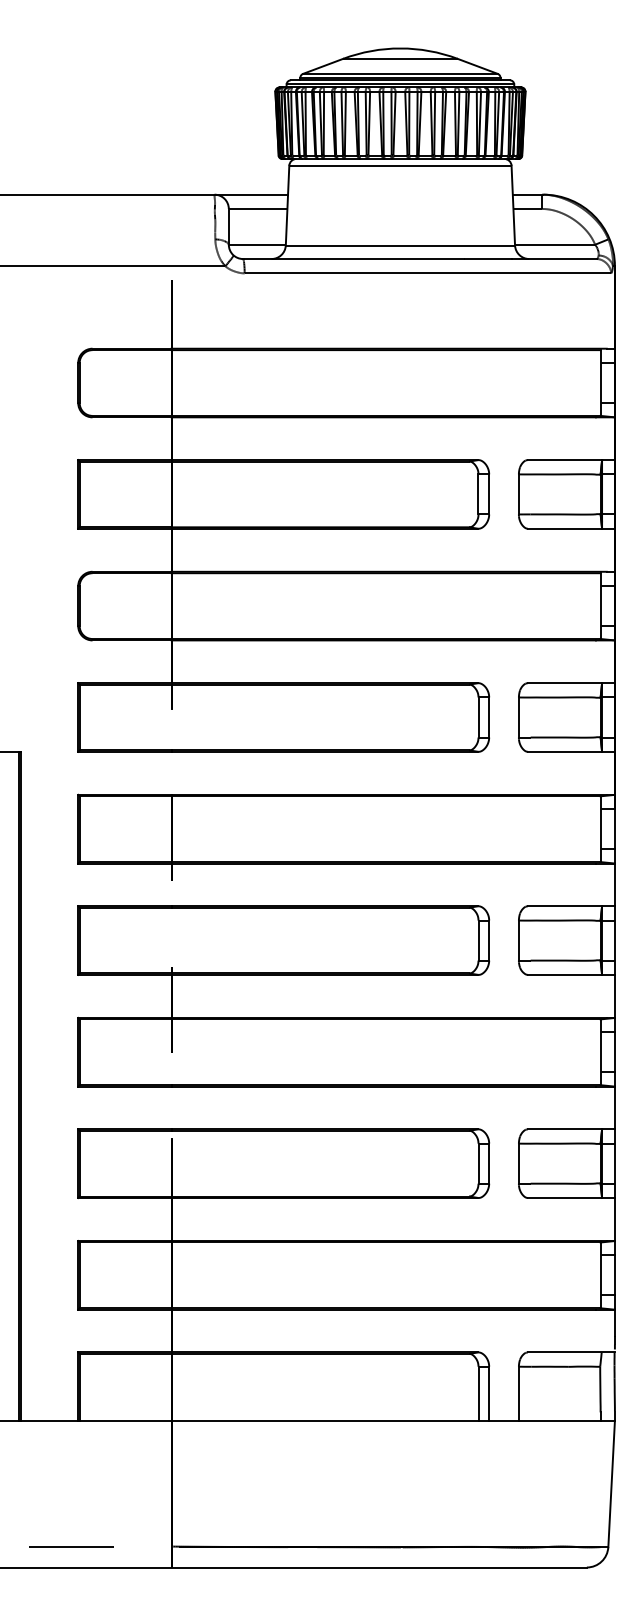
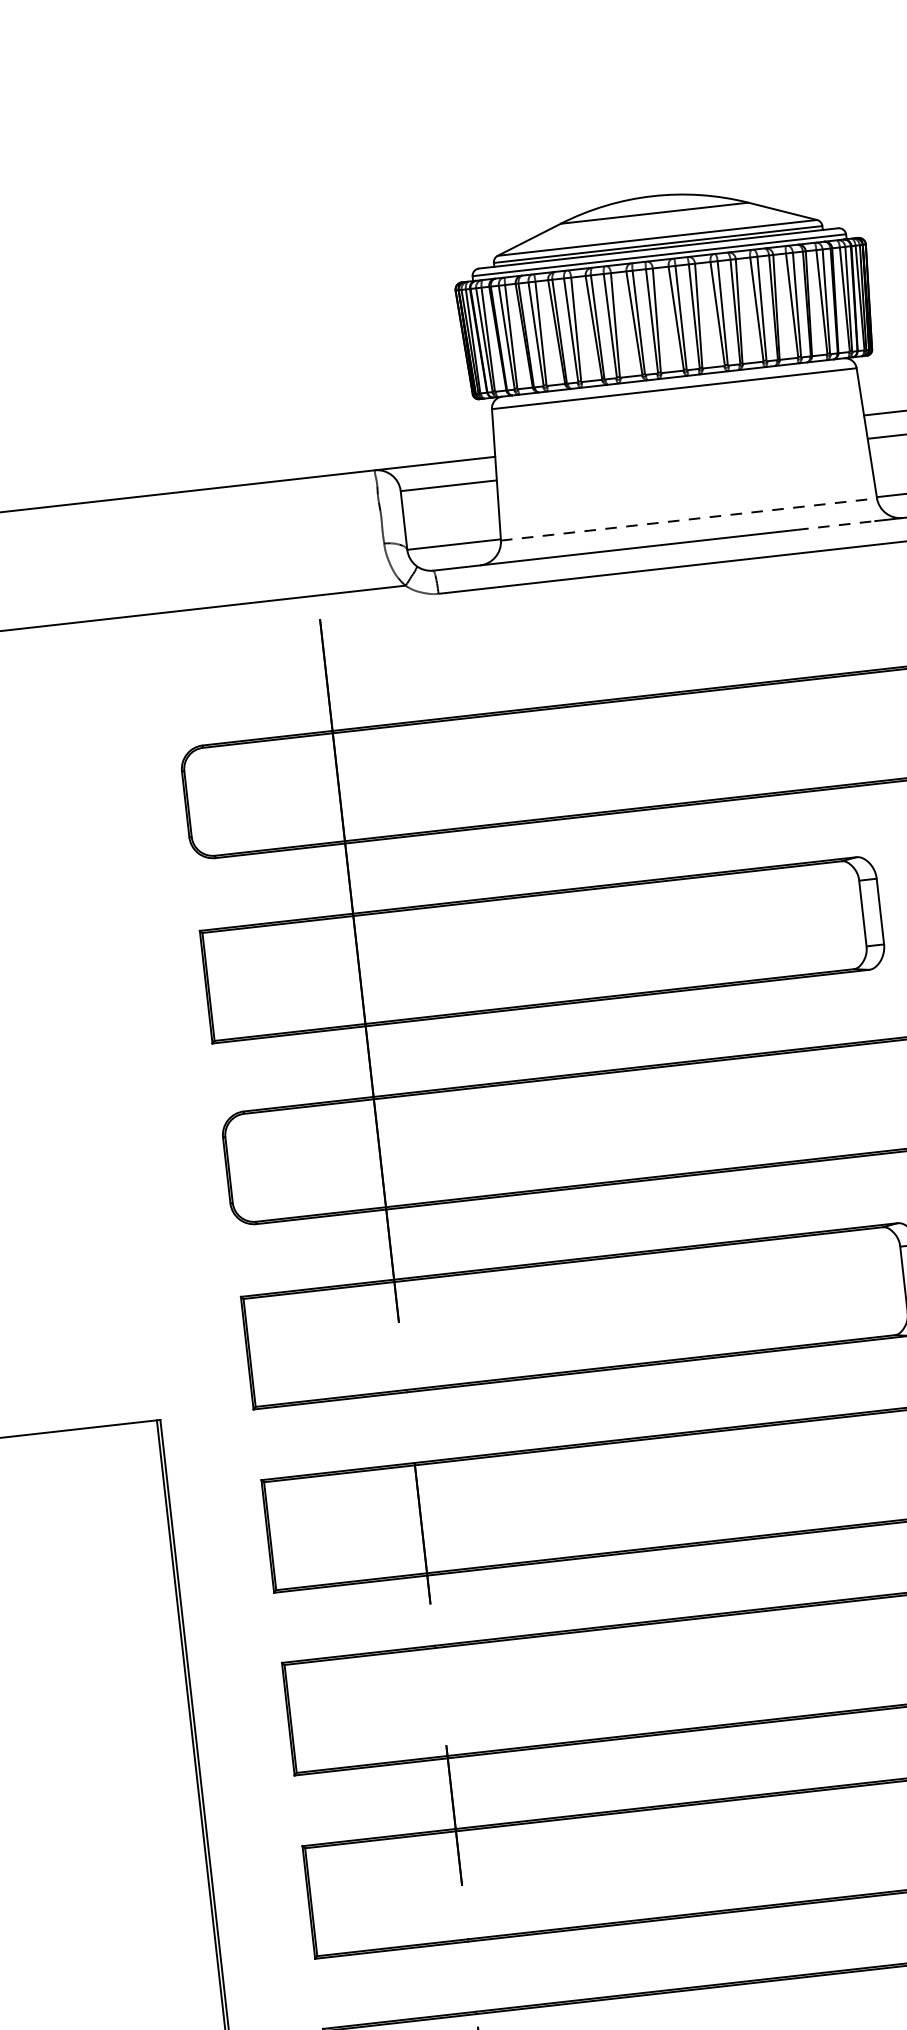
line: (400, 245) -> (689, 519), solid -> dashed
line: (488, 259) -> (836, 526), solid -> dashed

